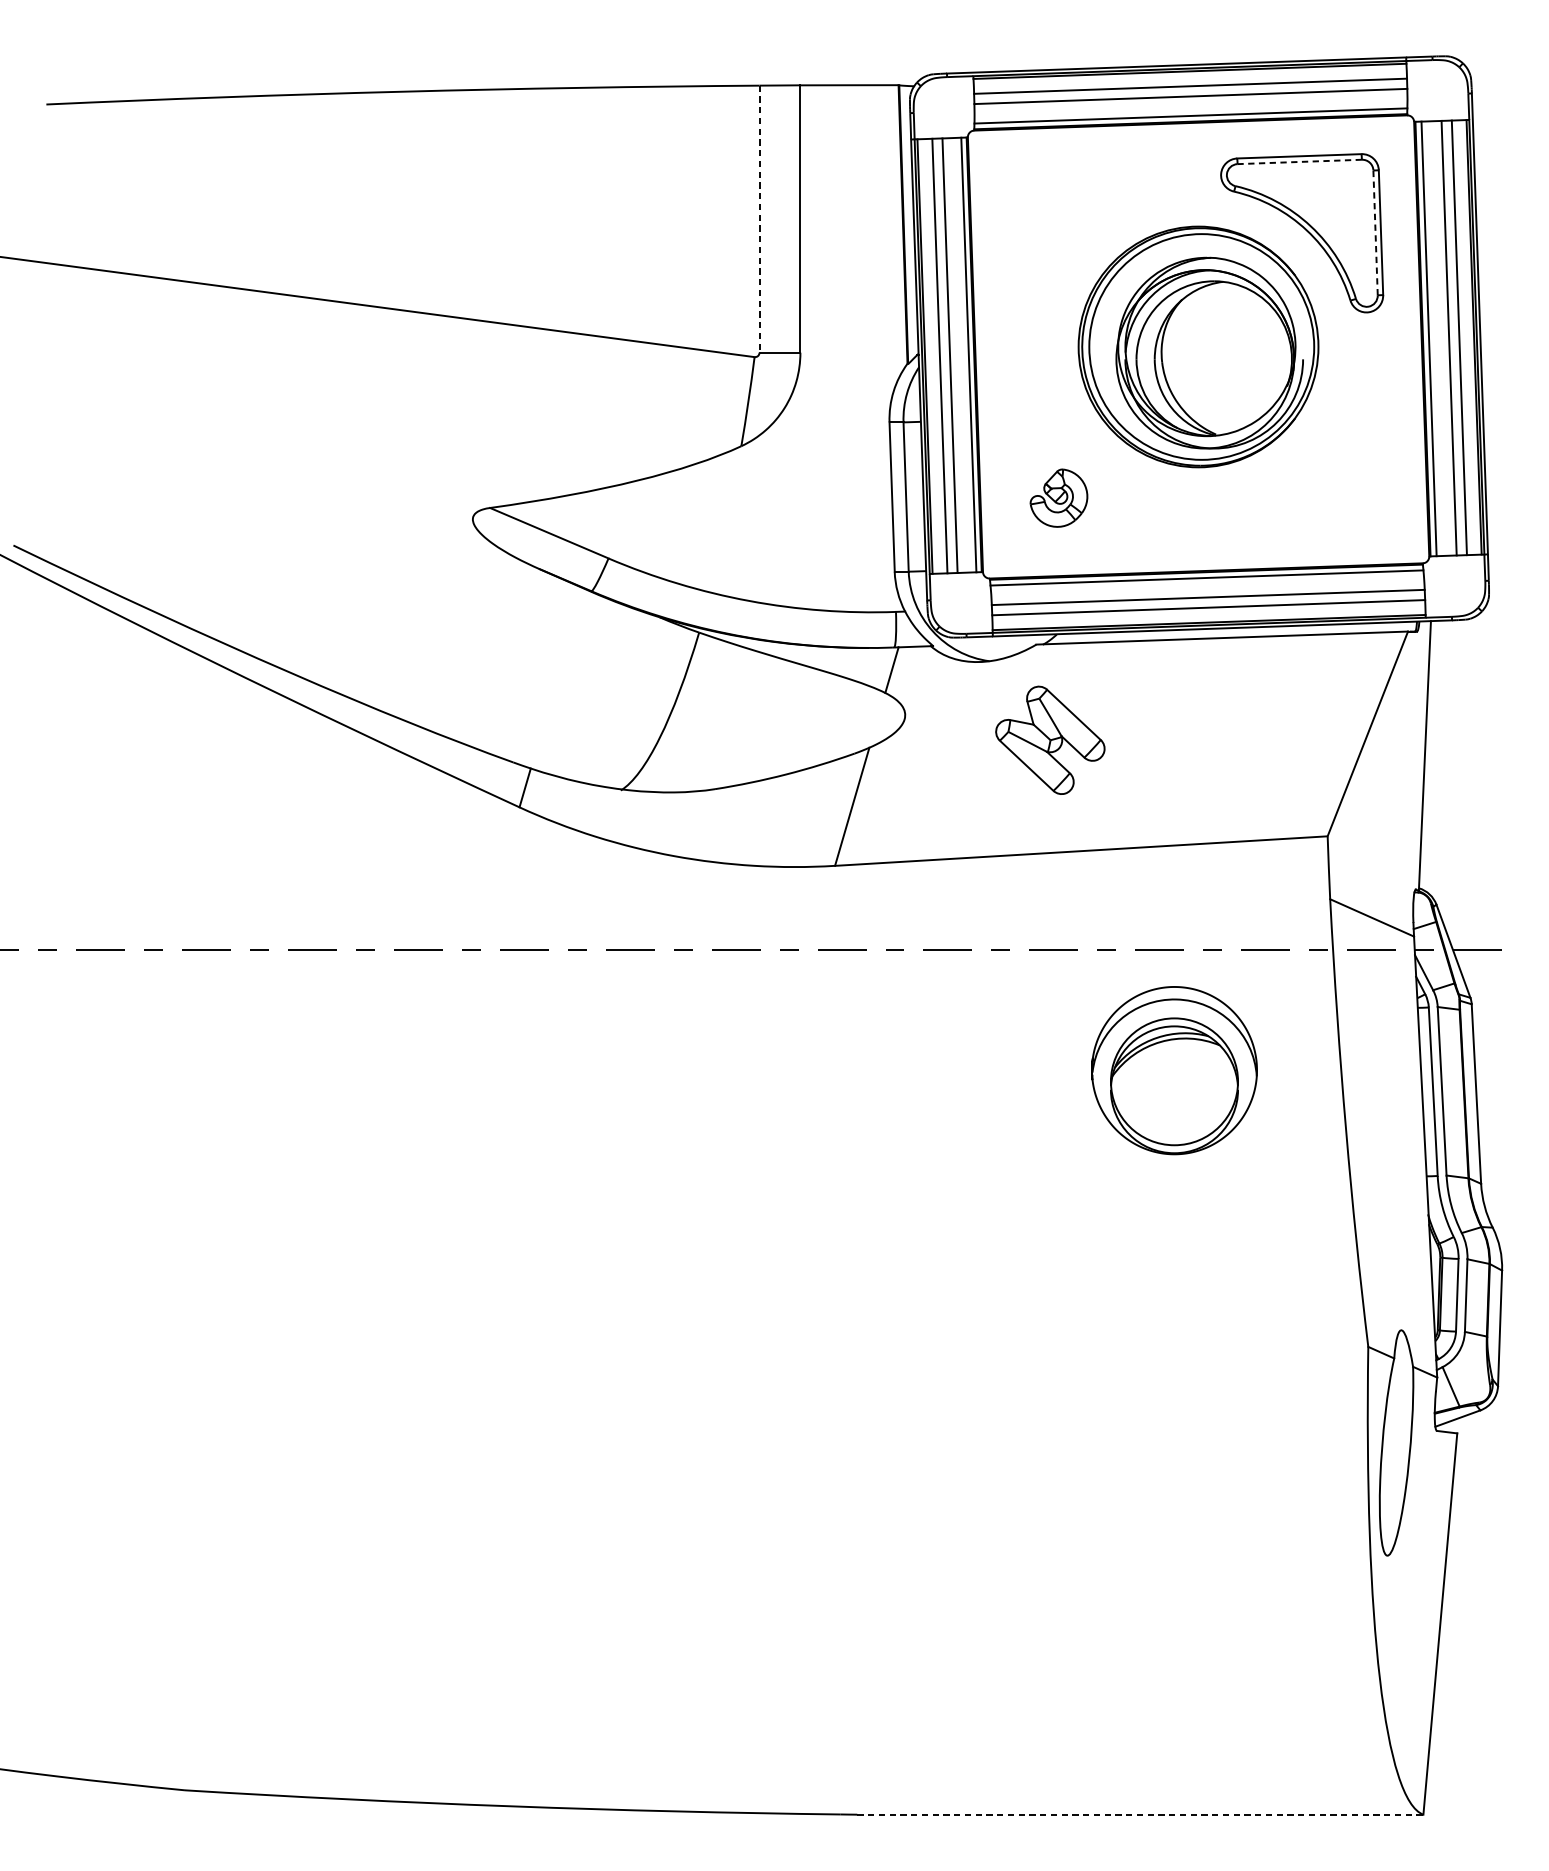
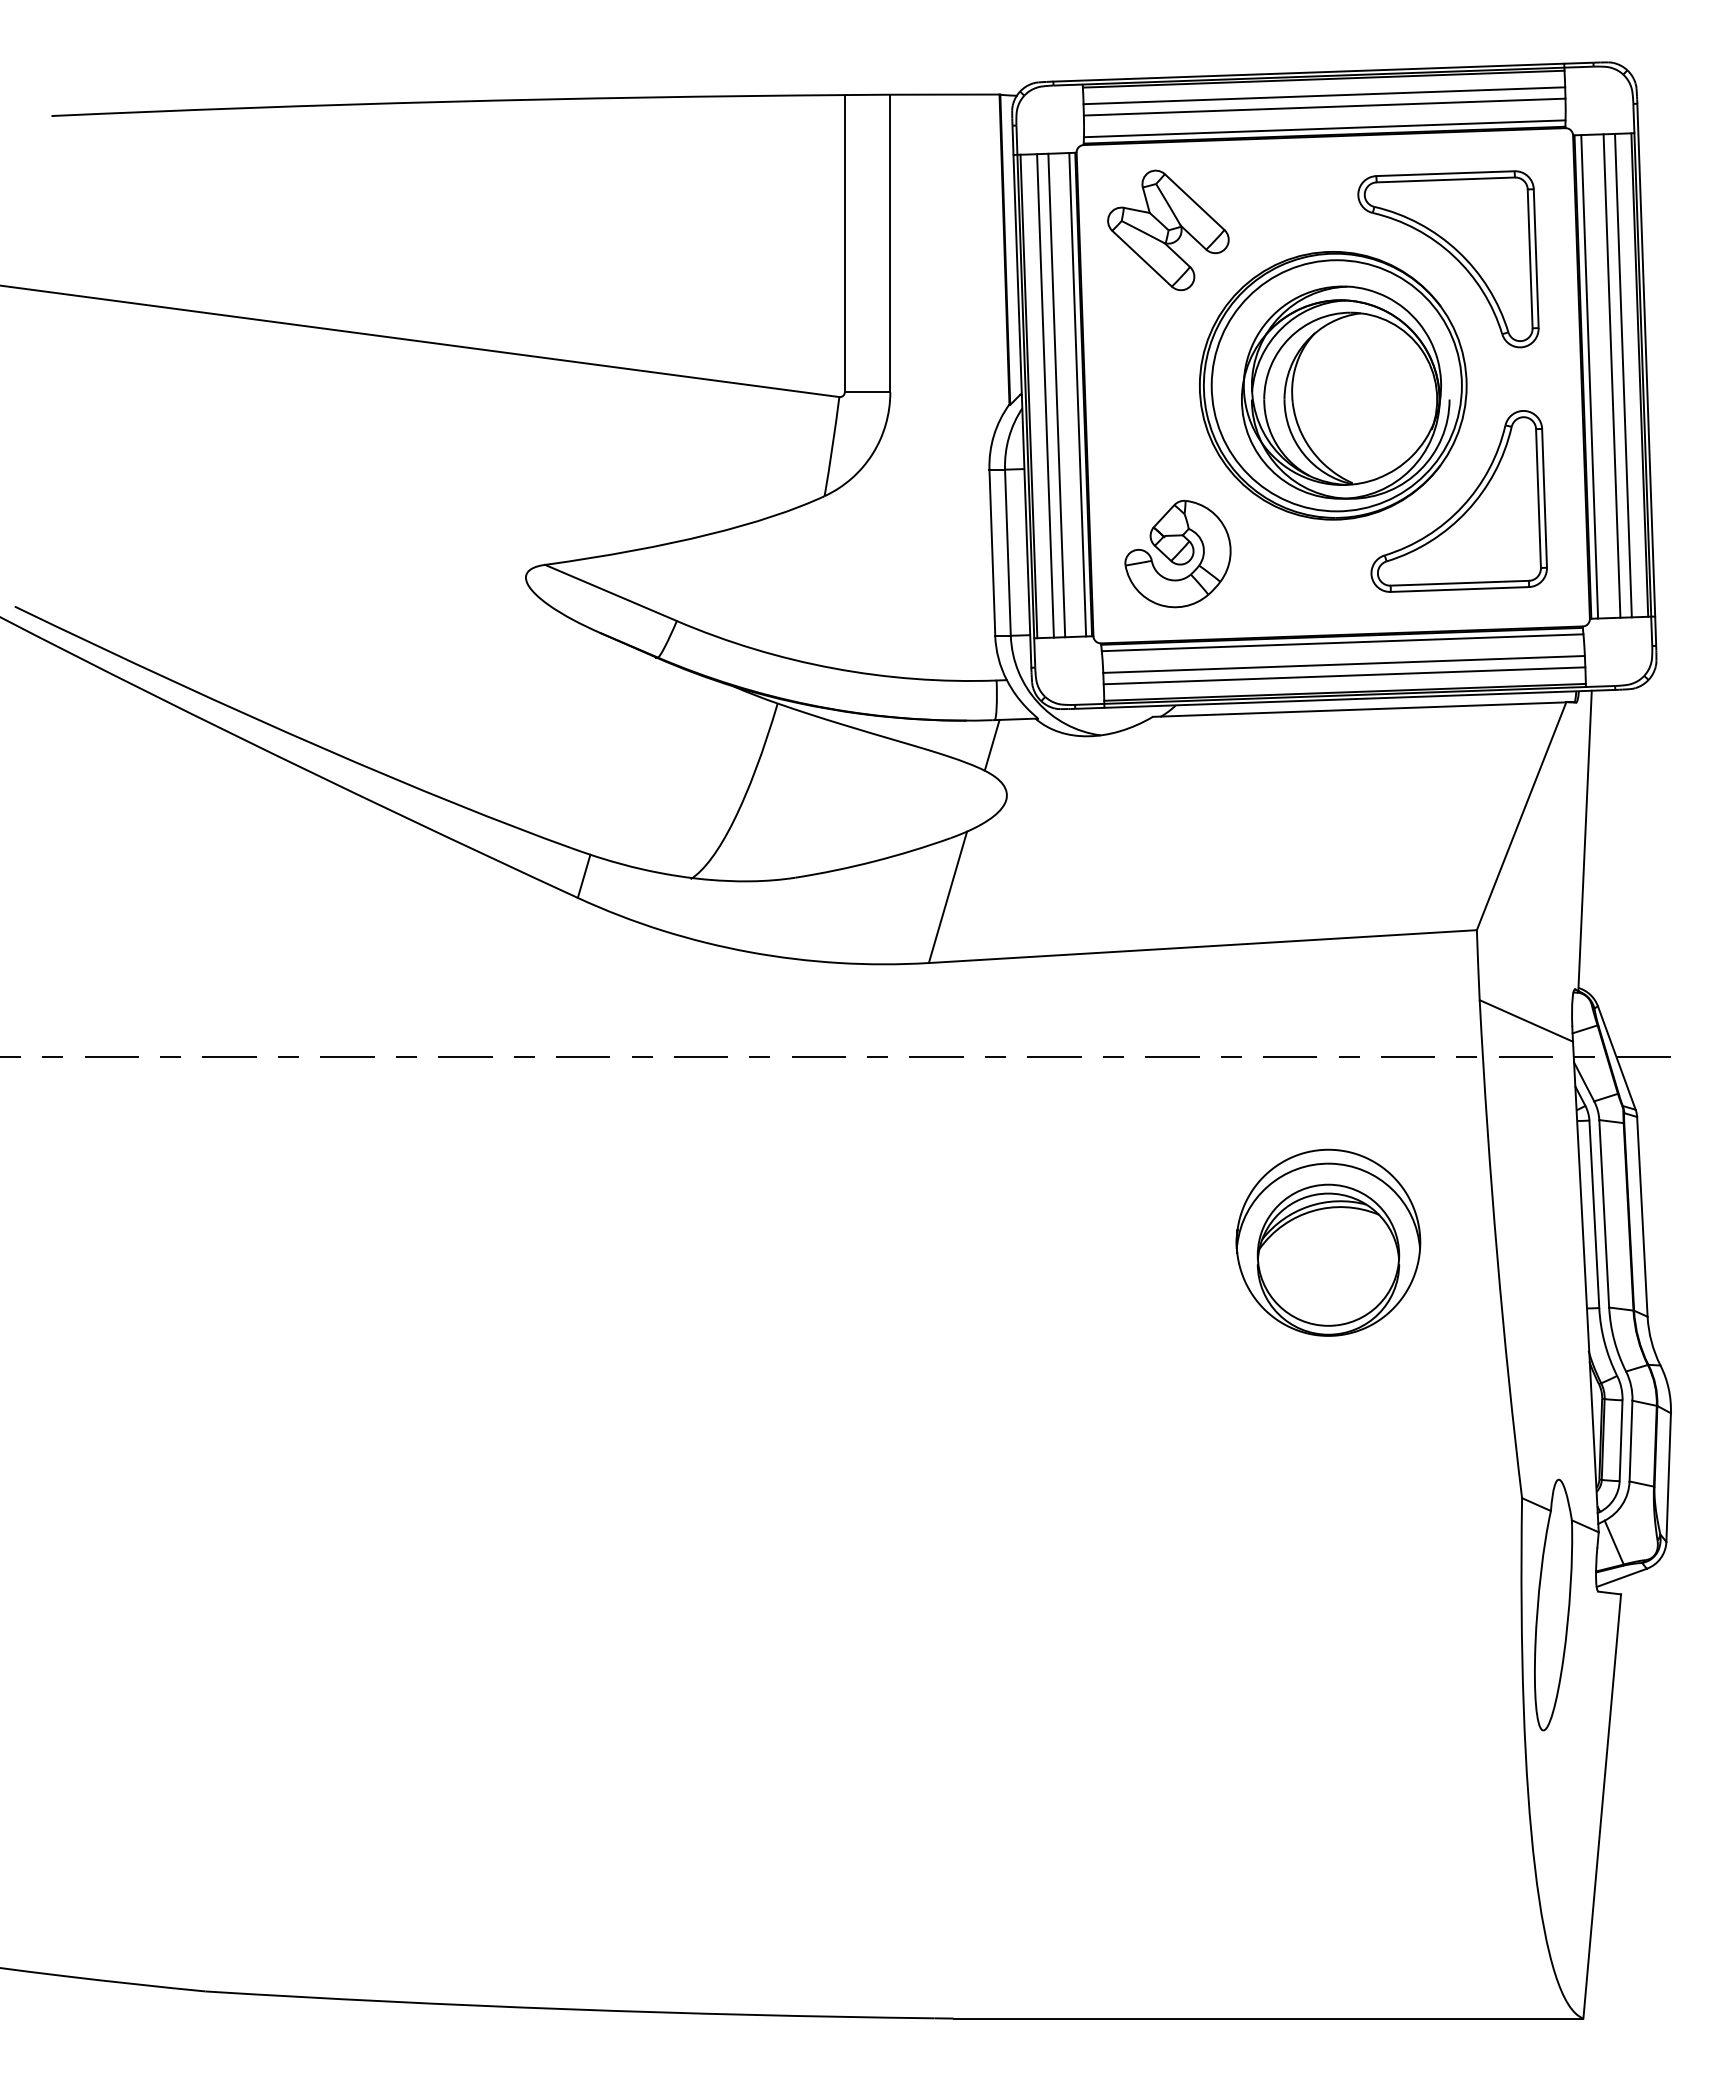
line: (1299, 161) -> (1445, 179), dashed -> solid
line: (759, 219) -> (844, 243), dashed -> solid
line: (1375, 232) -> (1530, 258), dashed -> solid
part: (1311, 450) -> (1458, 501), added
part: (1058, 497) -> (1177, 553), size x1.67
part: (1050, 740) -> (1168, 230), moved
part: (1174, 1070) -> (1328, 1242), moved
line: (1140, 1814) -> (1268, 2018), dashed -> solid

